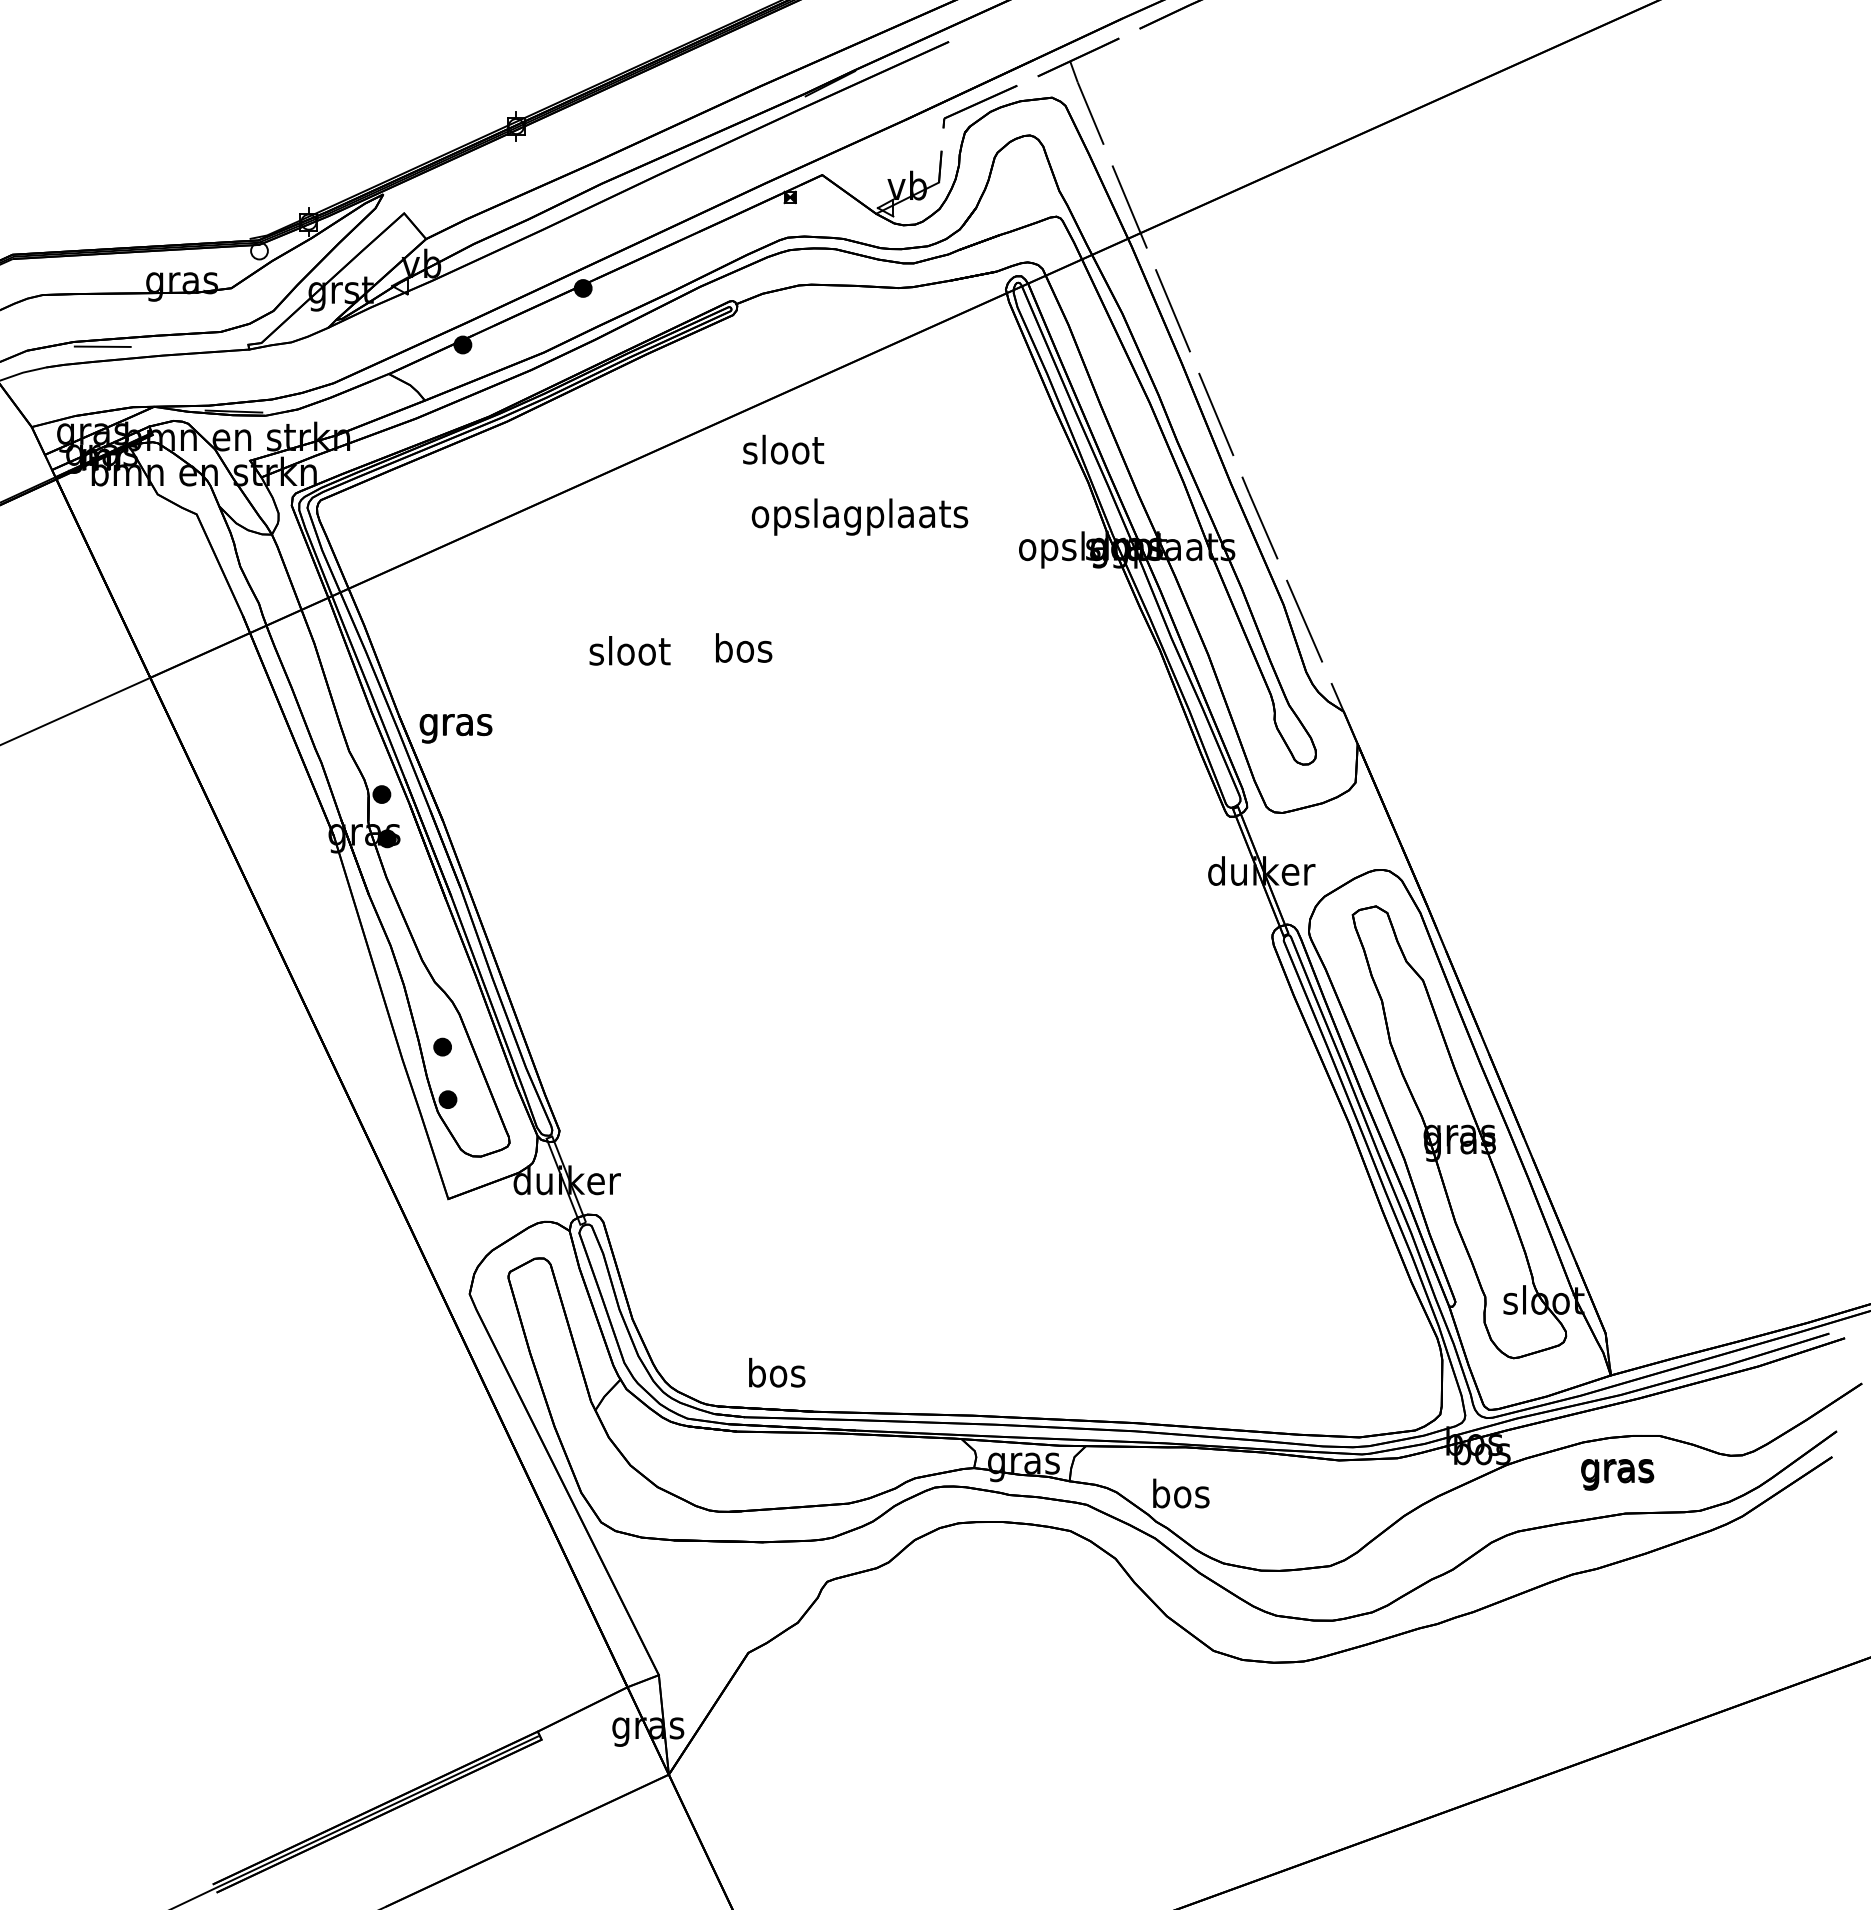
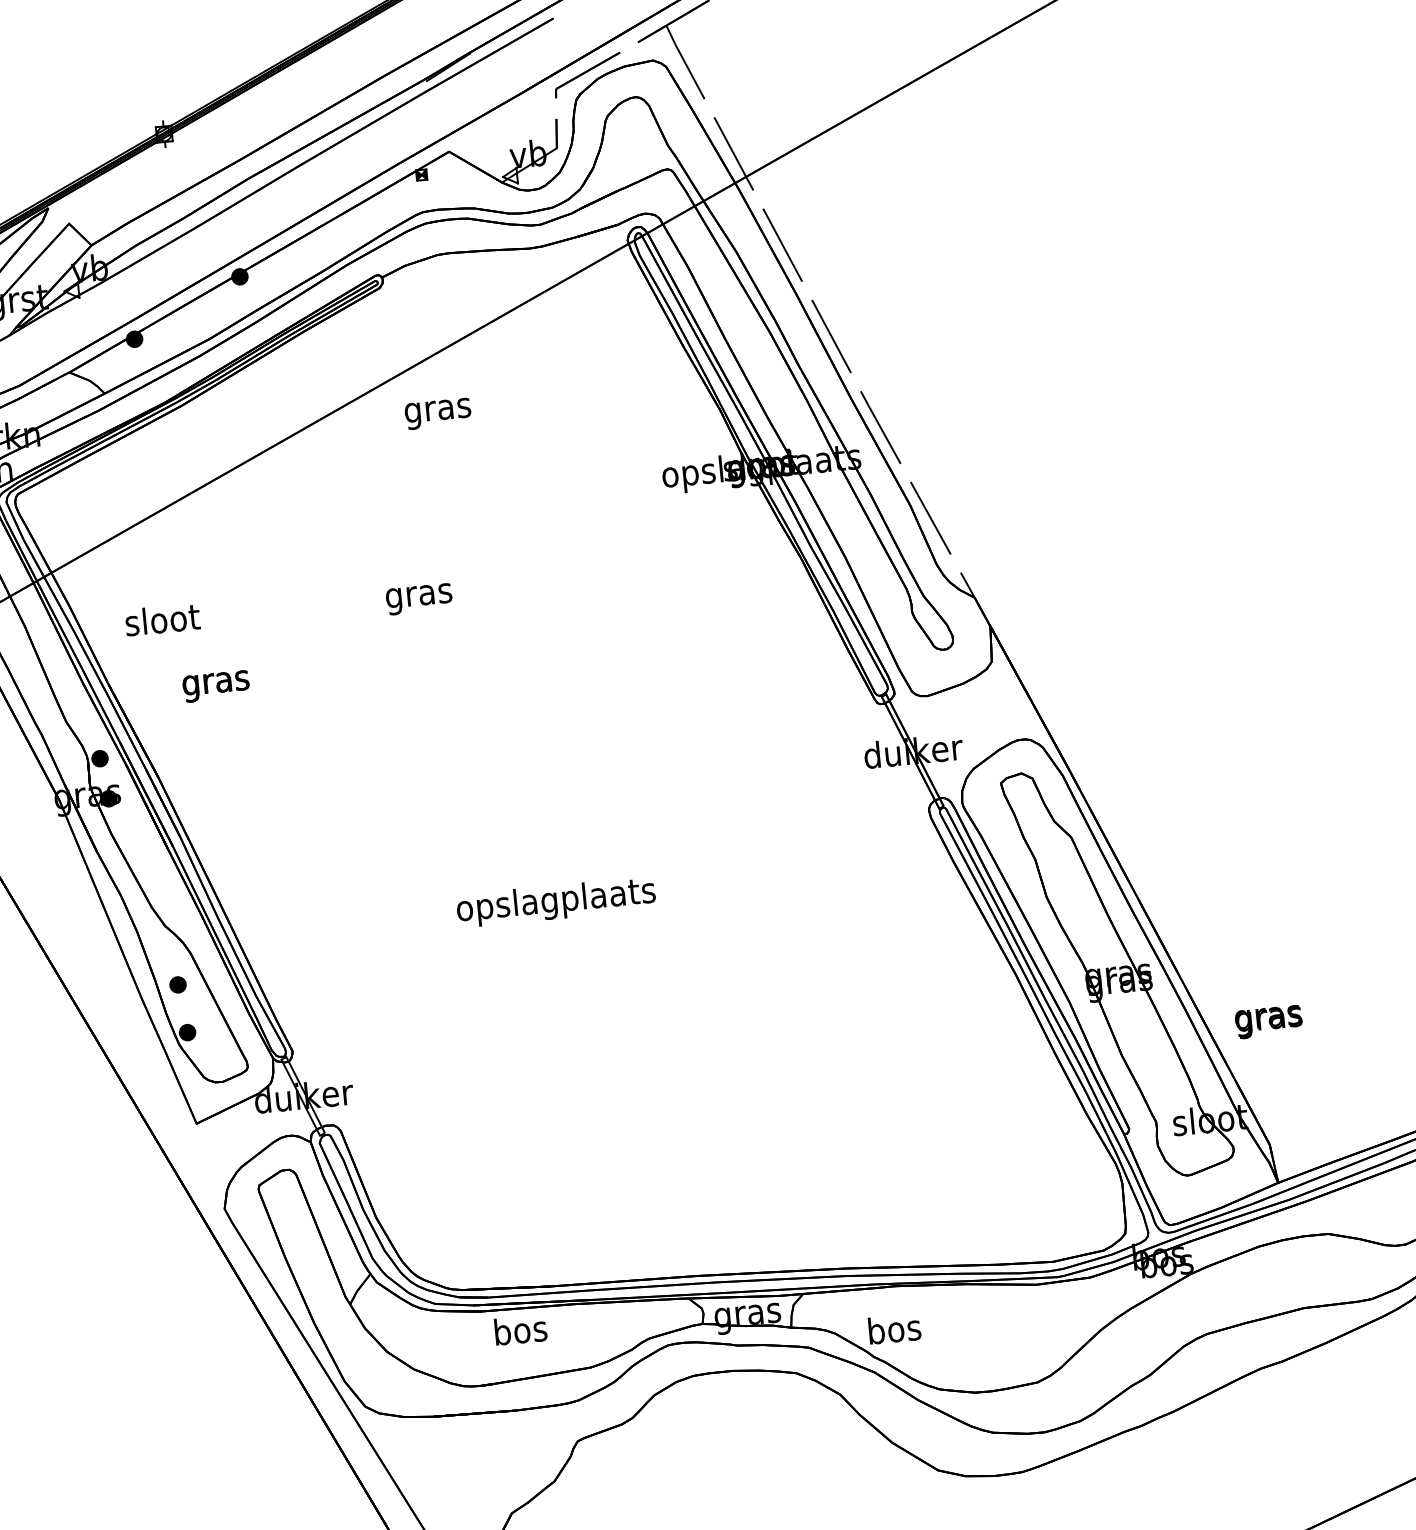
text: (783, 453) -> (438, 410), sloot -> gras
text: (859, 516) -> (555, 901), moved
text: (629, 650) -> (162, 619), moved
text: (743, 651) -> (418, 595), bos -> gras
text: (455, 728) -> (215, 686), moved
text: (777, 1372) -> (521, 1329), moved
text: (1617, 1474) -> (1268, 1021), moved

